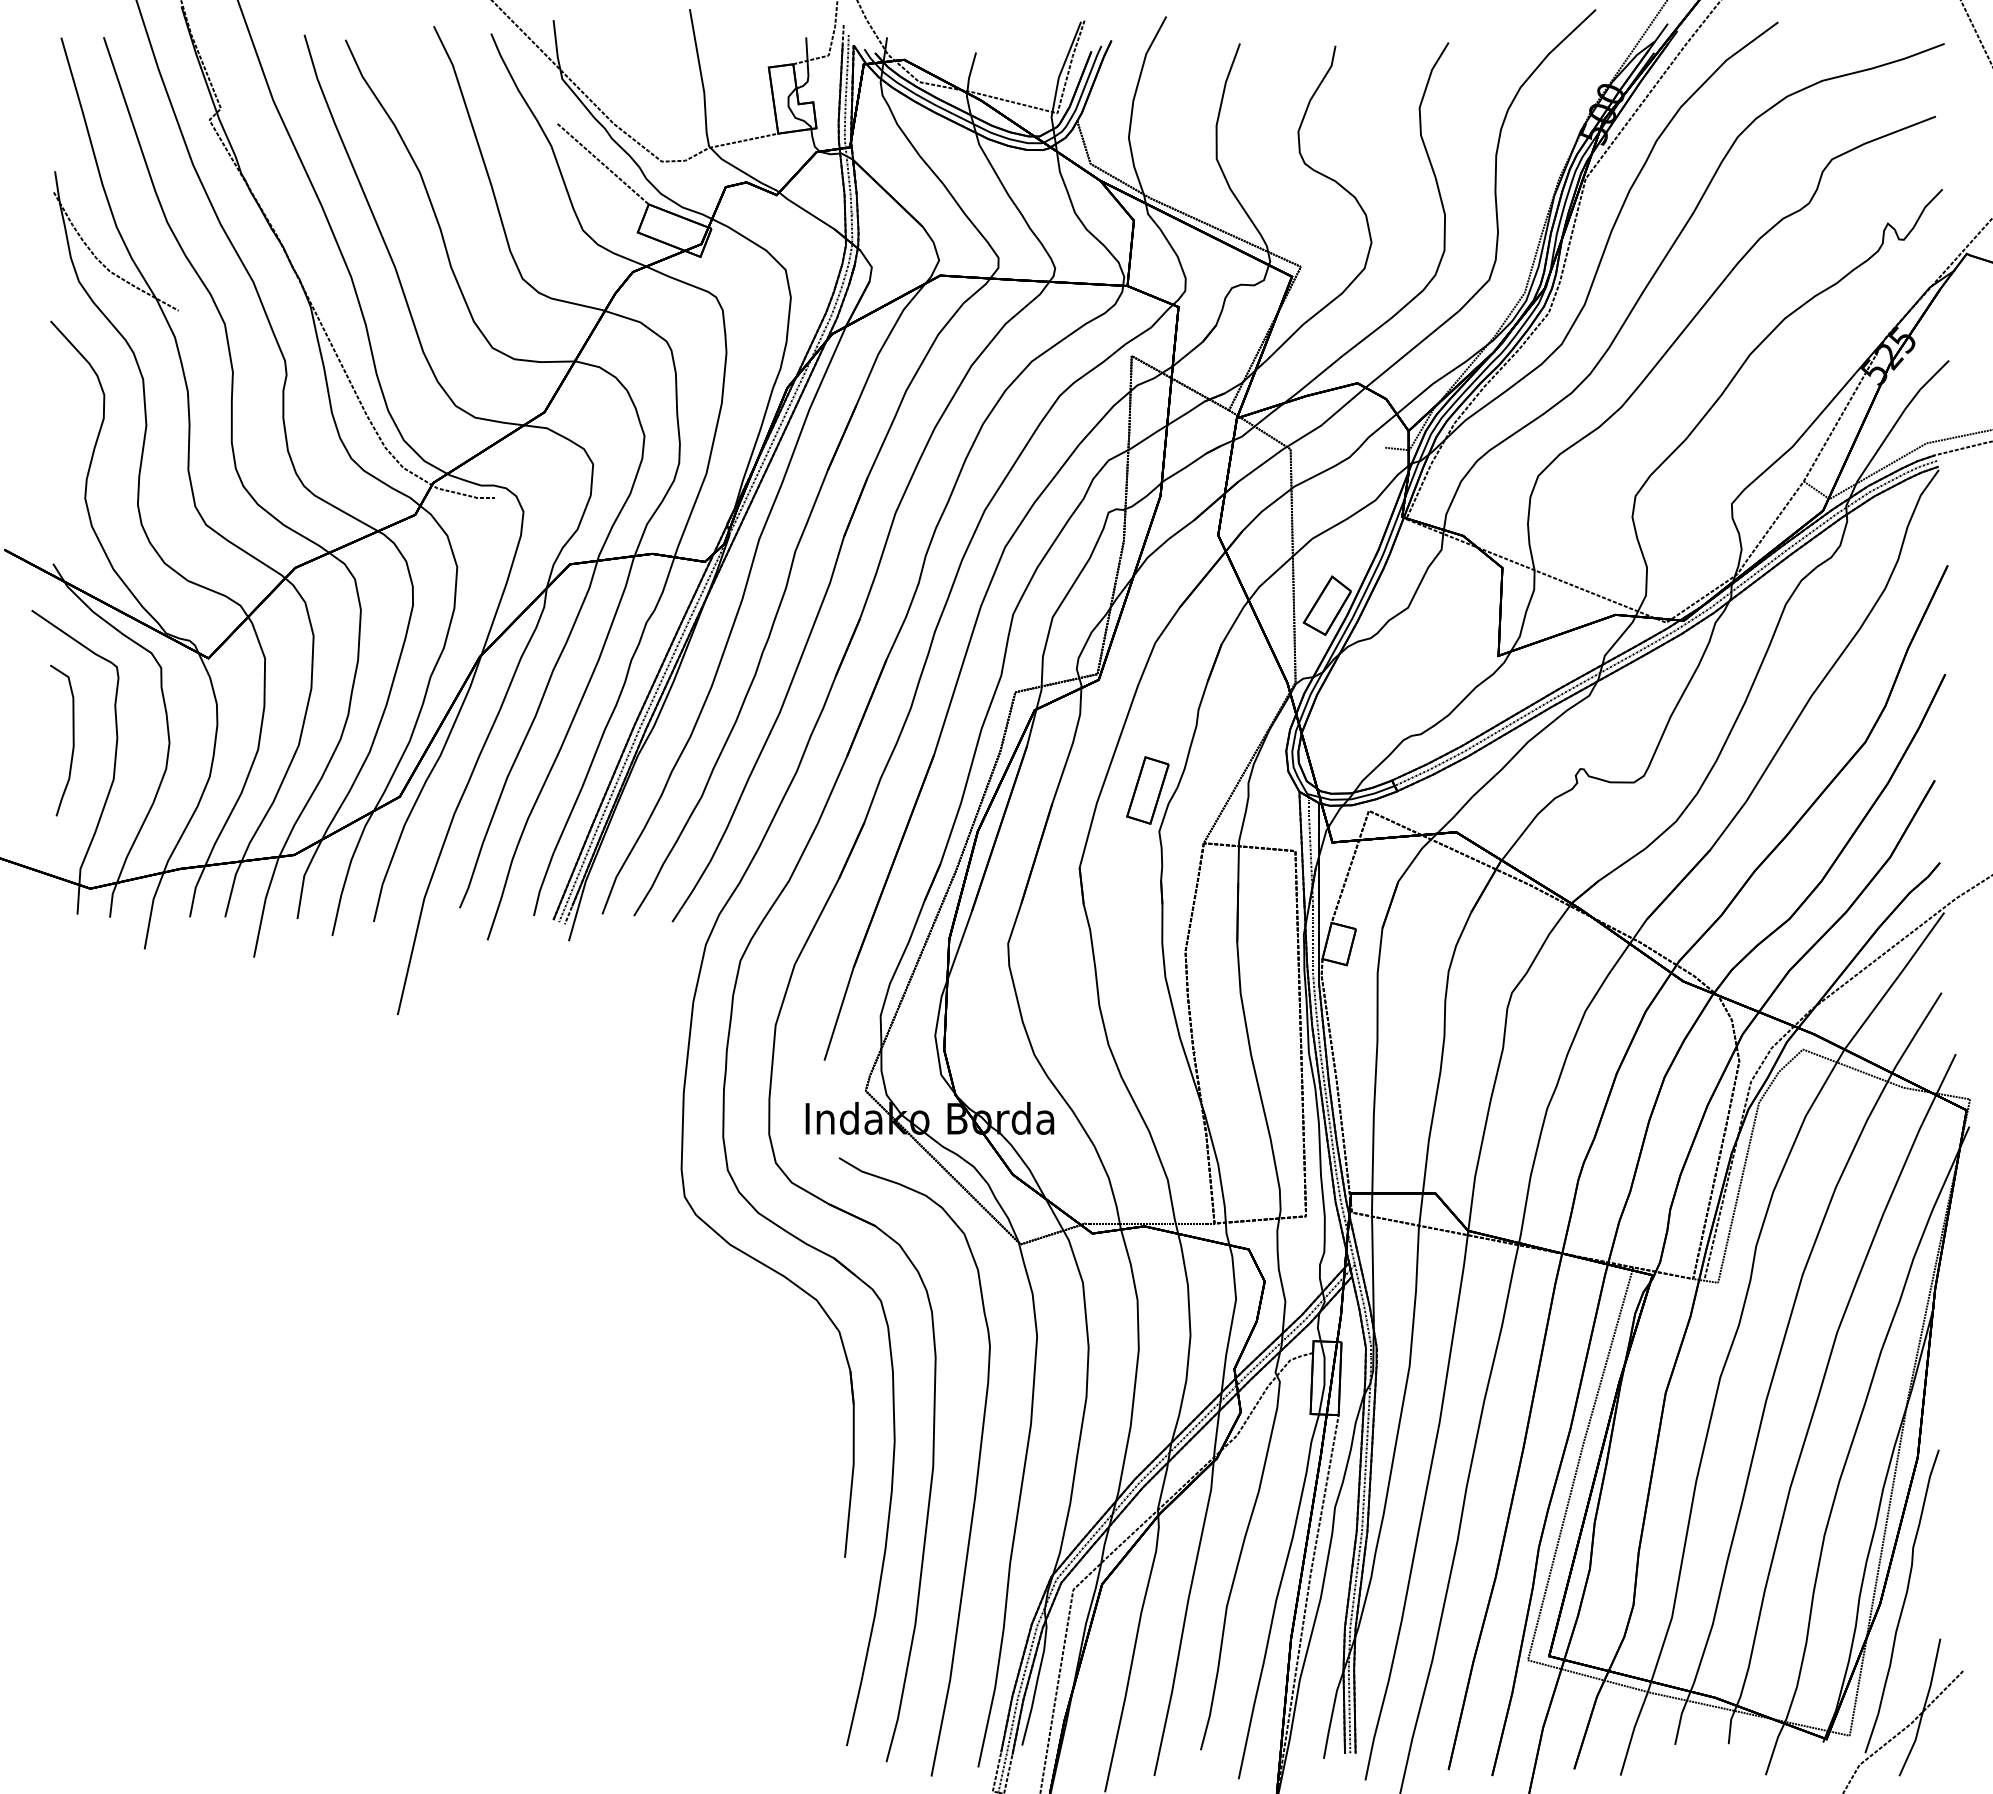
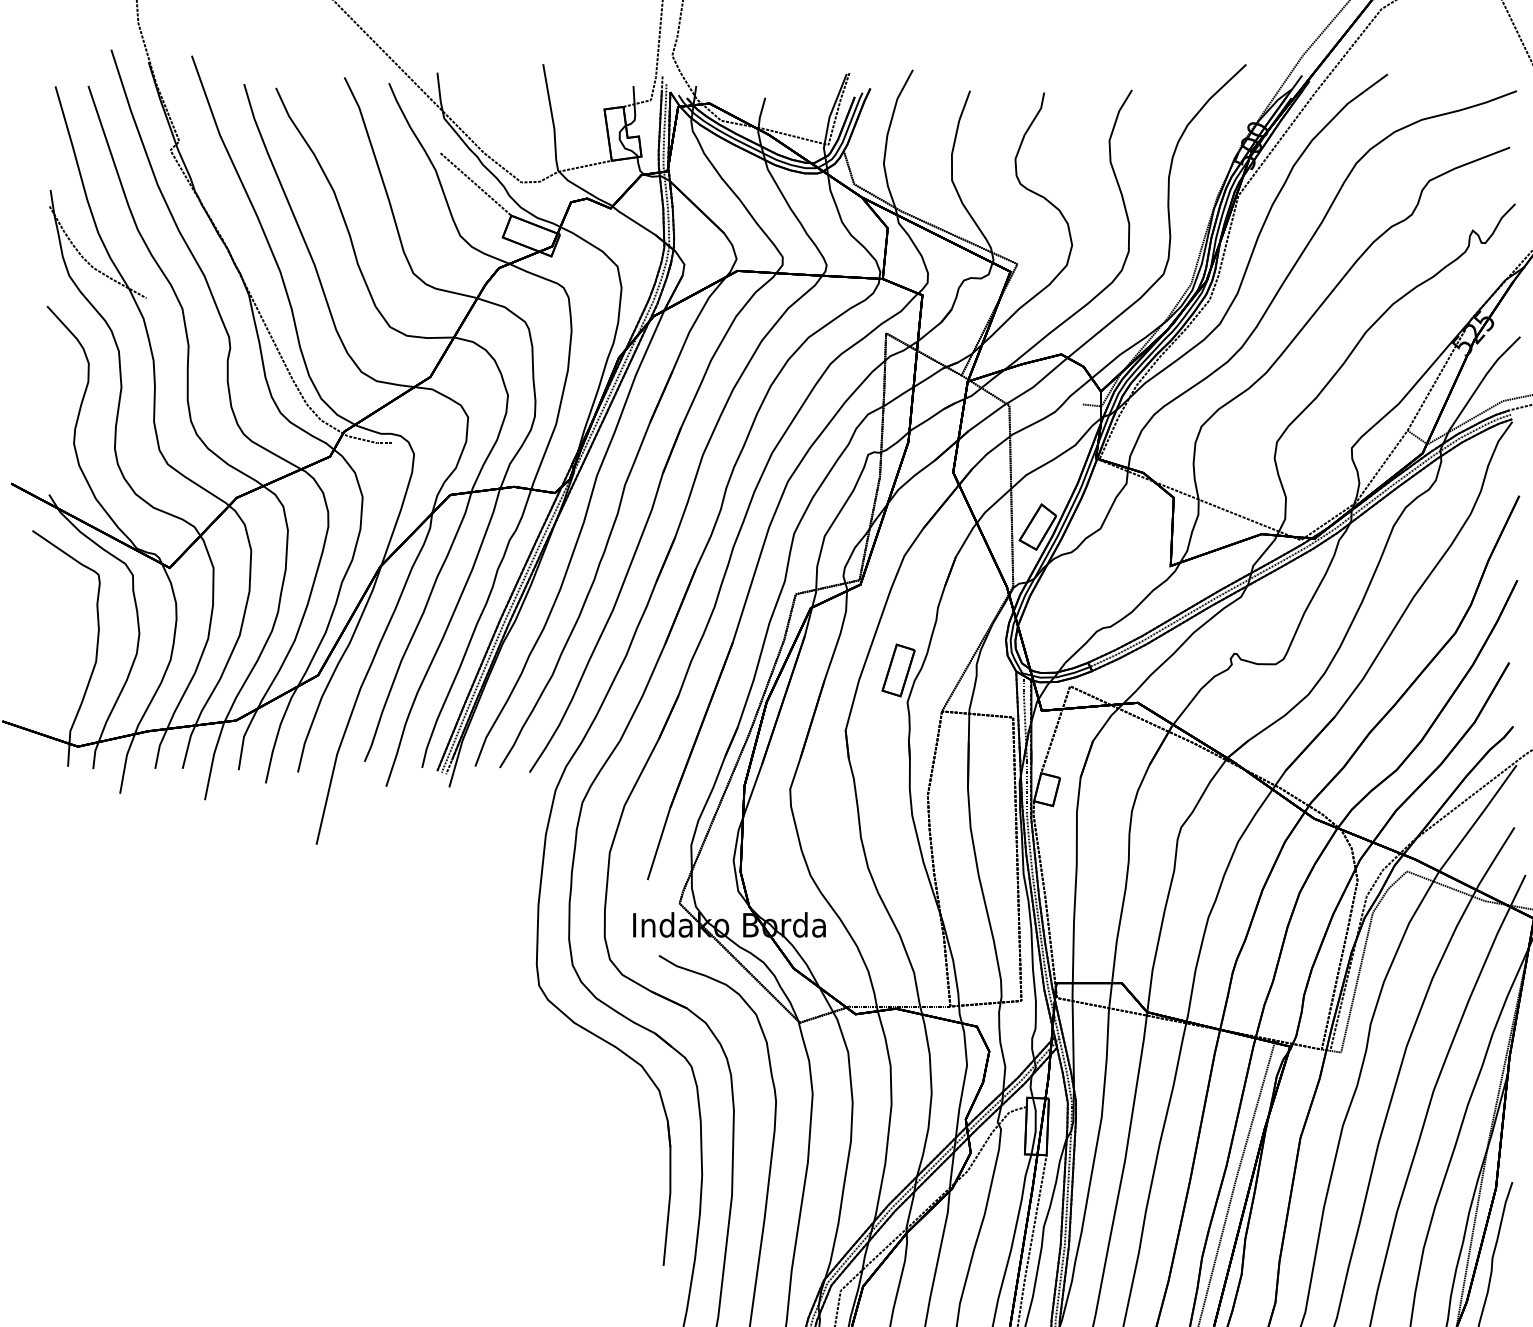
curve: (72, 740) -> (64, 631), removed

